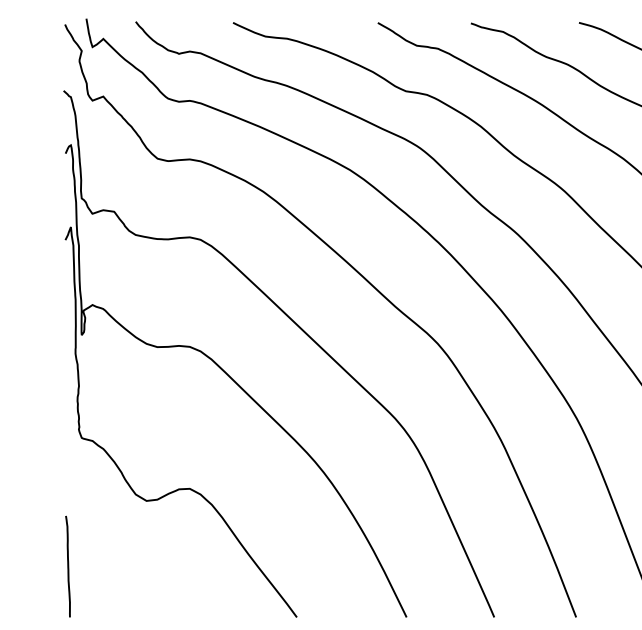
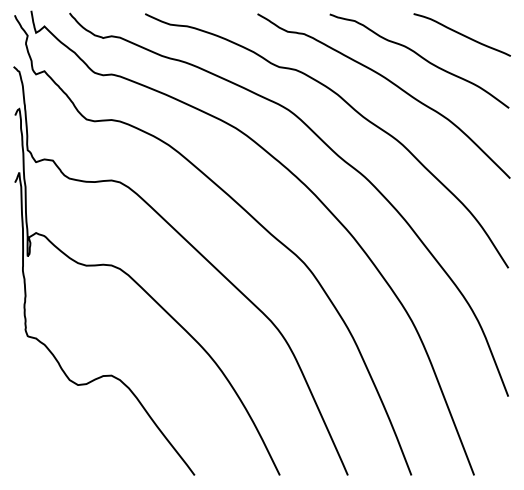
line: (67, 565) -> (16, 435), removed

